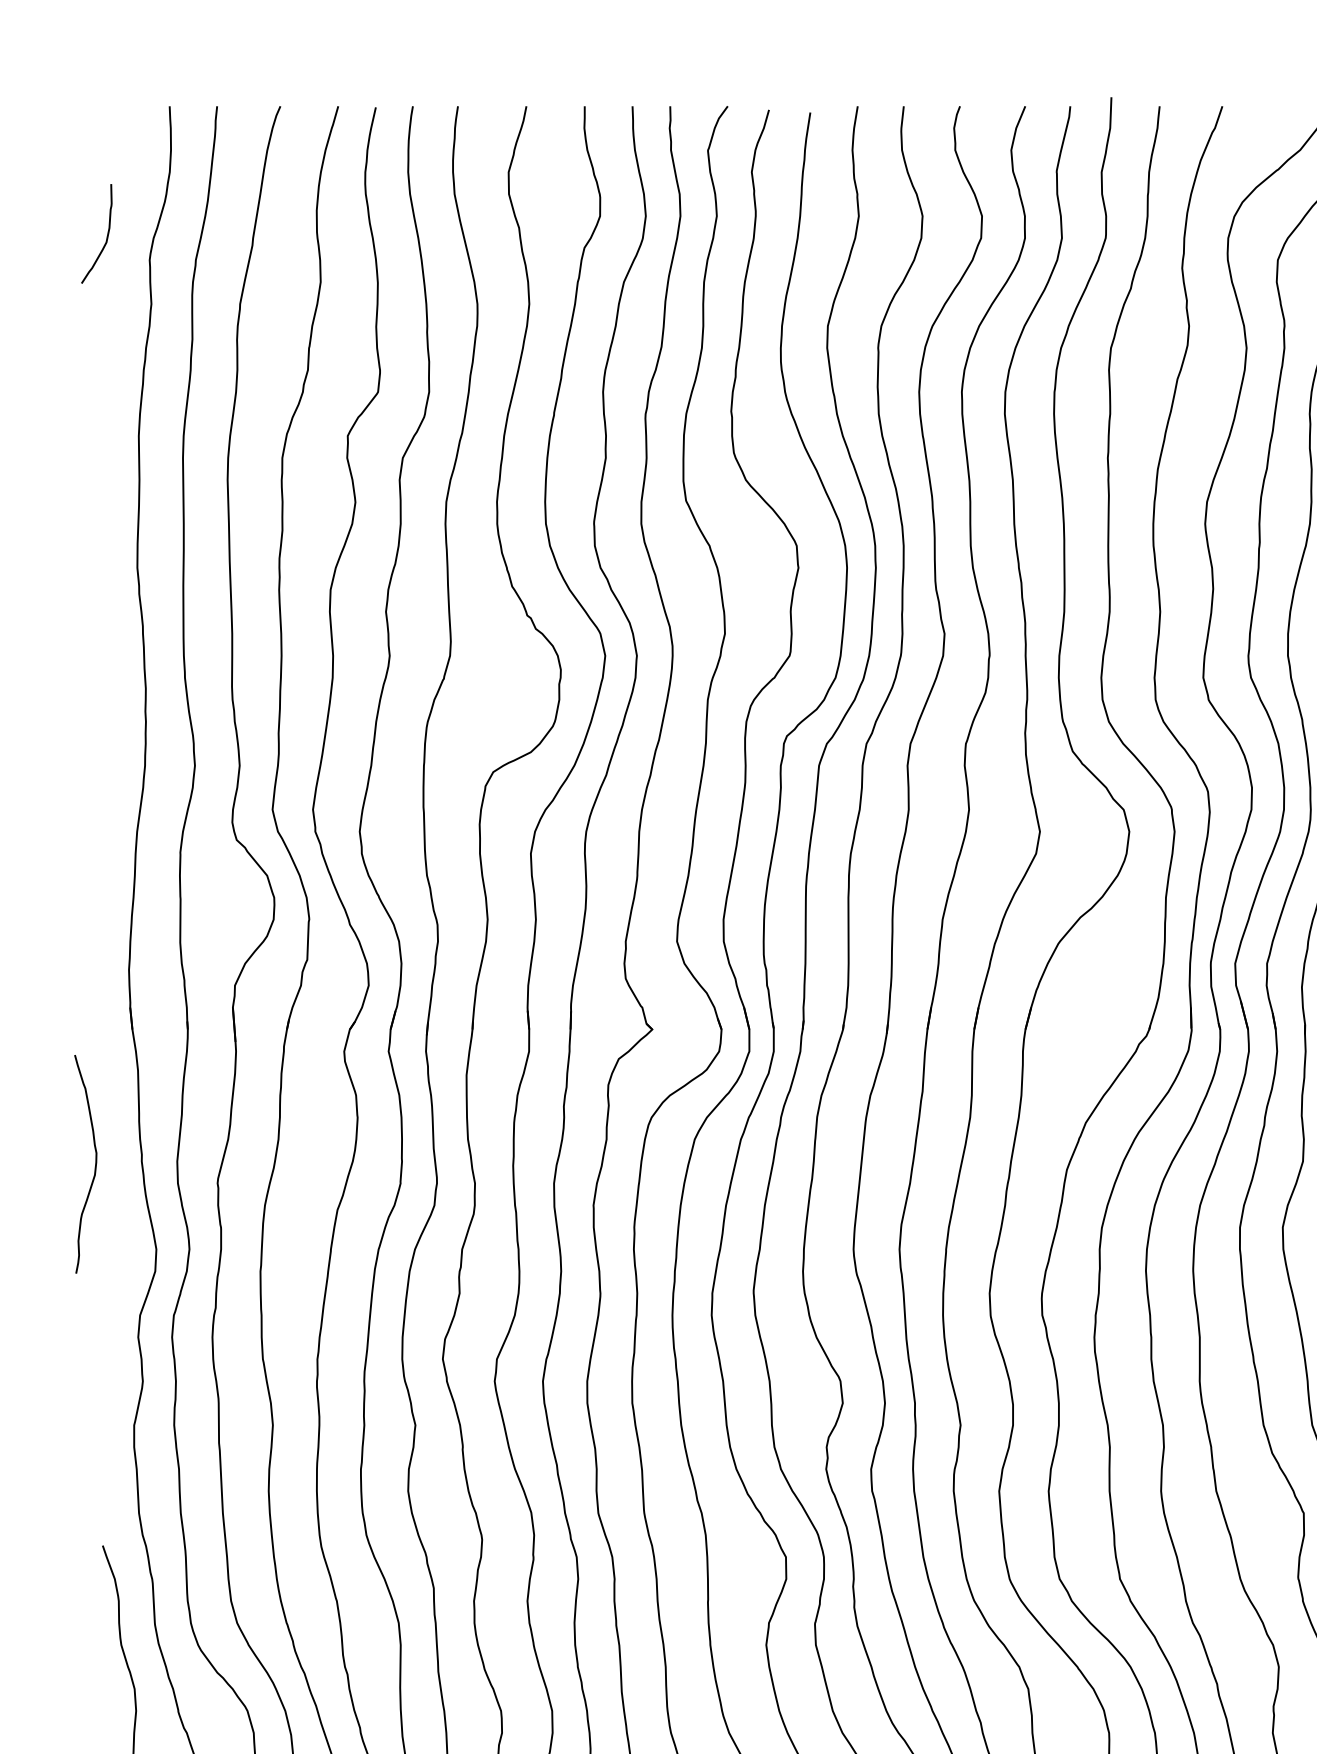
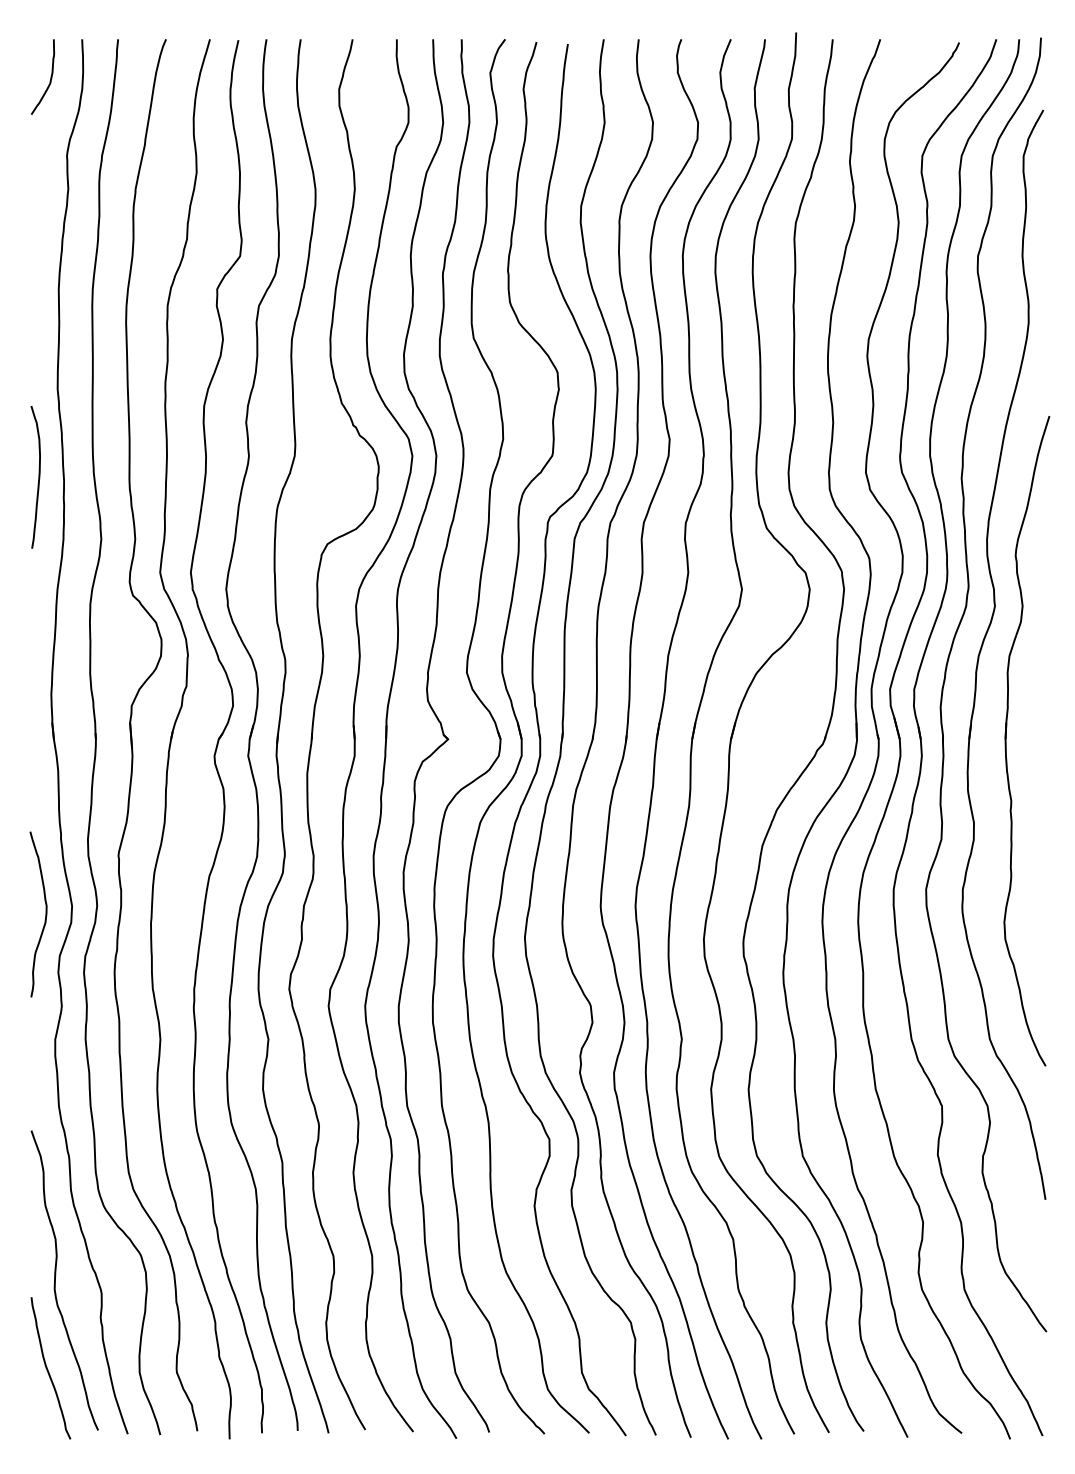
curve: (106, 233) -> (50, 76), moved
curve: (112, 684) -> (38, 477), added
curve: (94, 1164) -> (45, 914), moved

